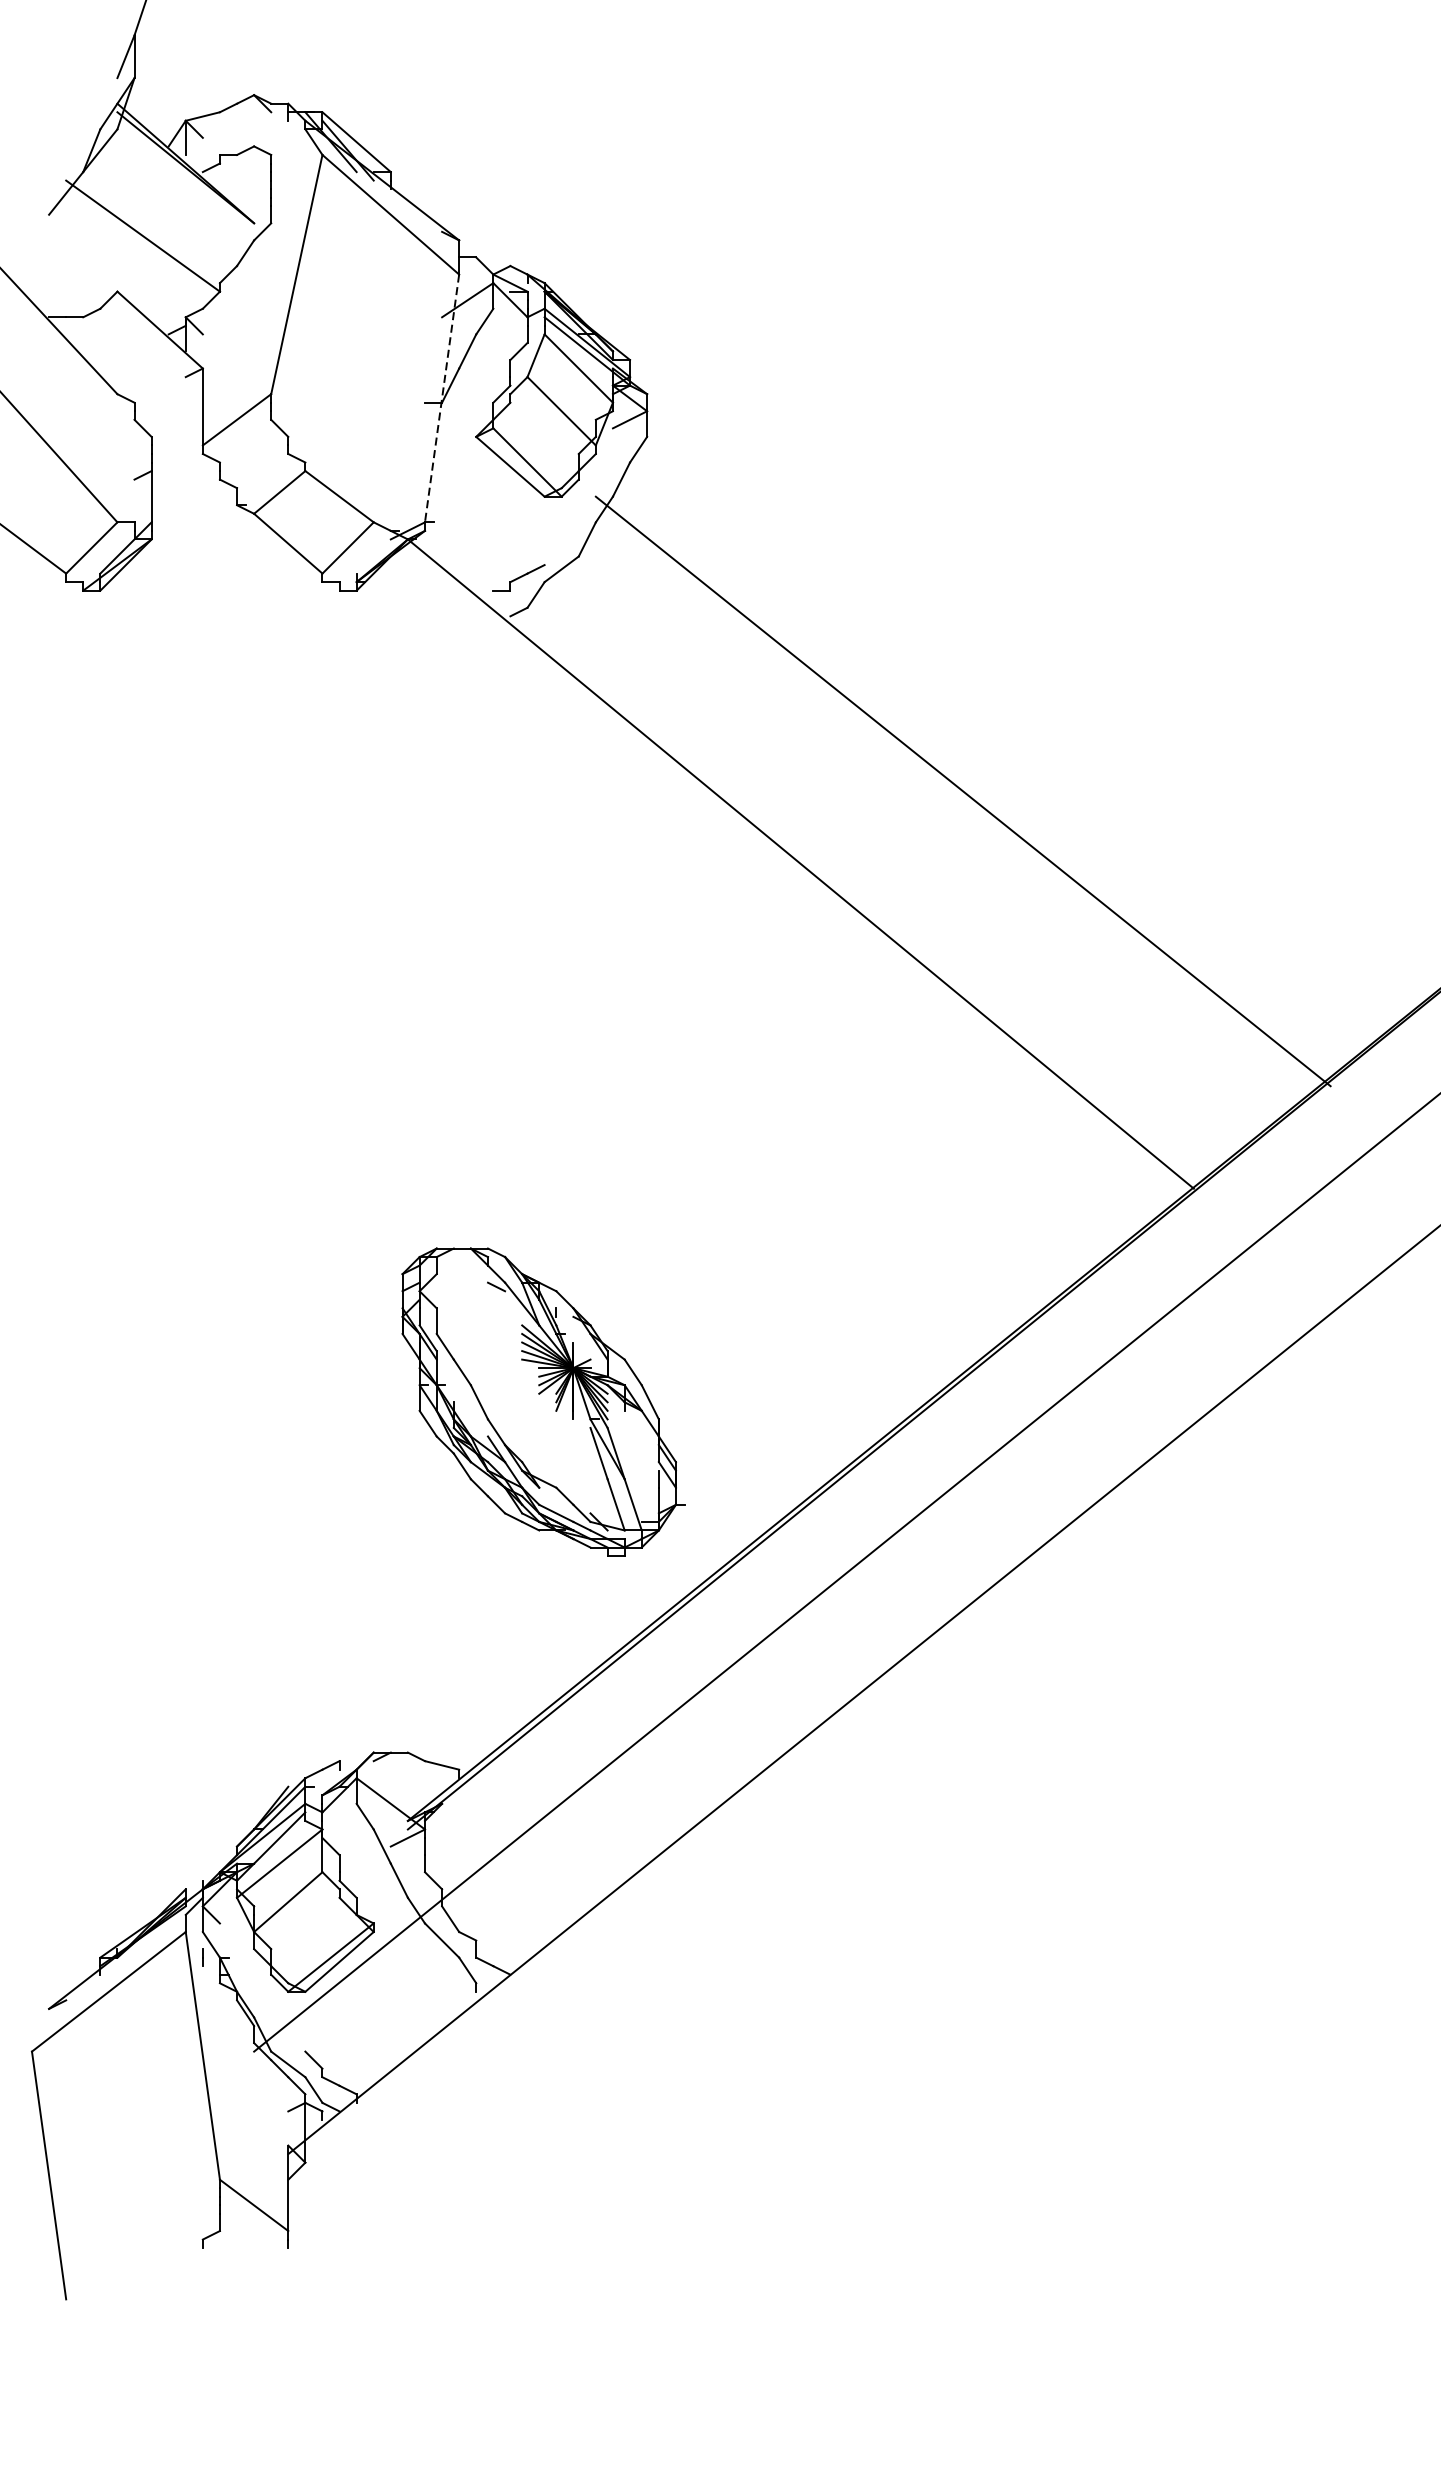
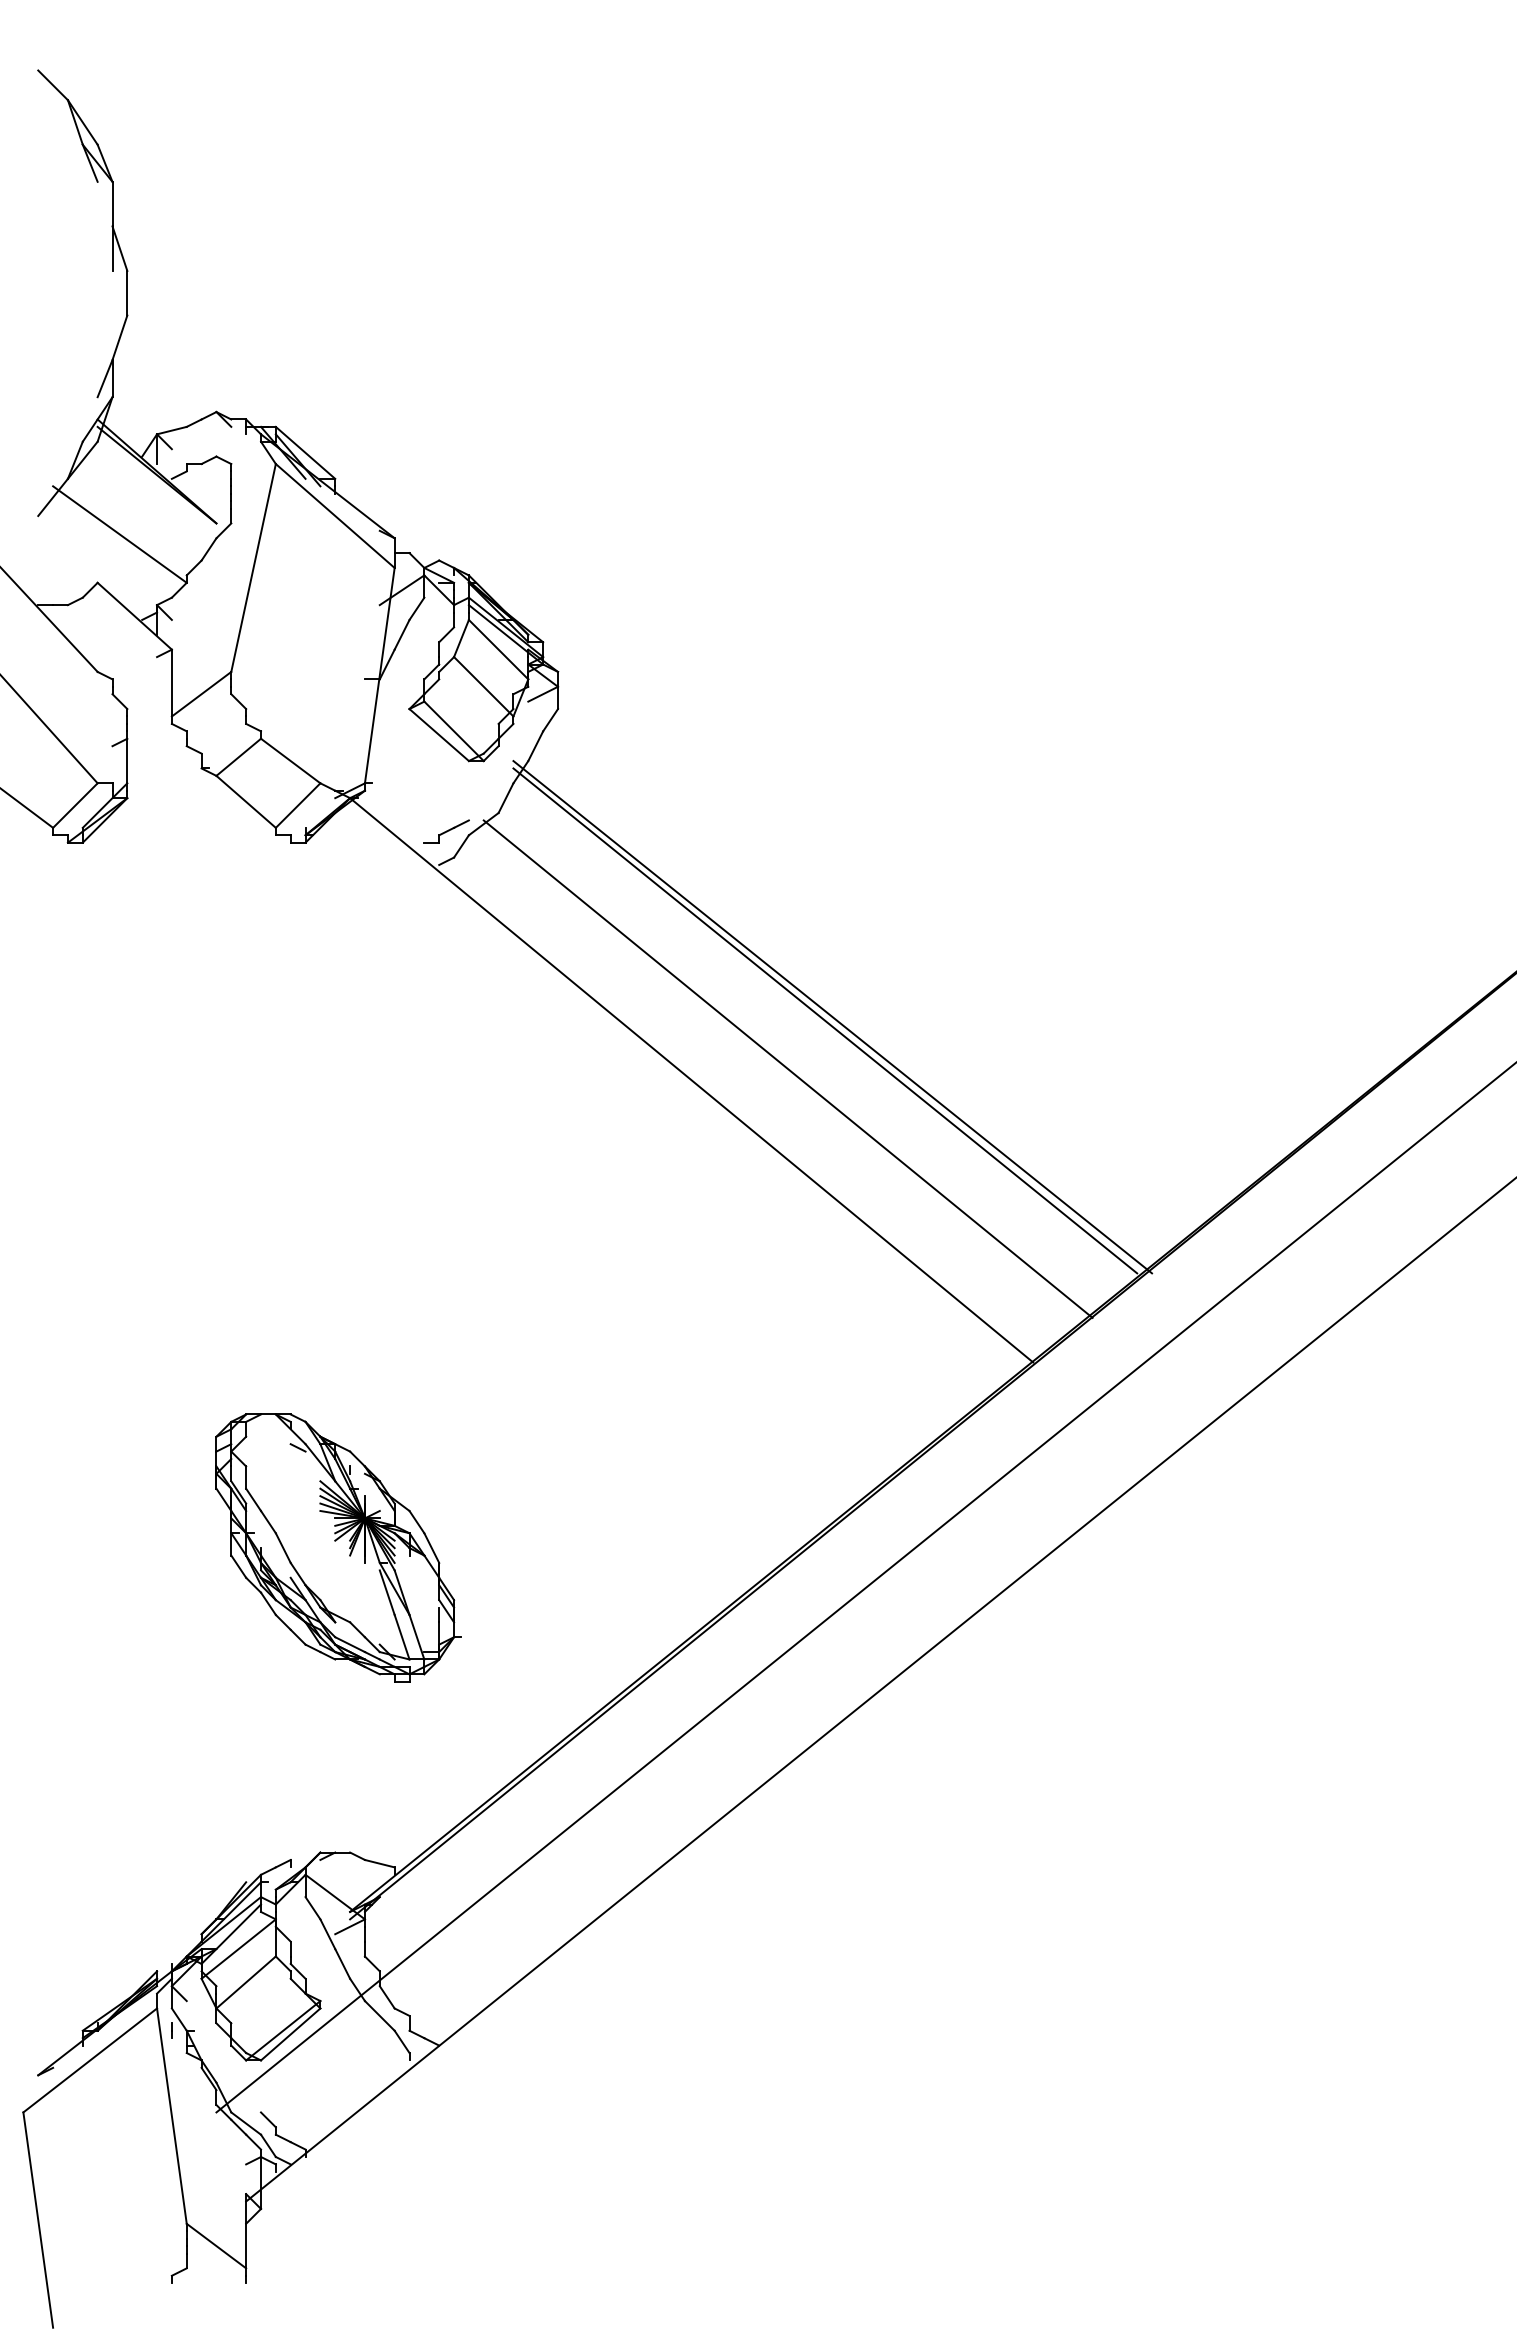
line: (441, 398) -> (379, 675), dashed -> solid
line: (954, 795) -> (825, 1020), added
line: (911, 850) -> (787, 1068), added
part: (542, 1401) -> (338, 1547), moved

